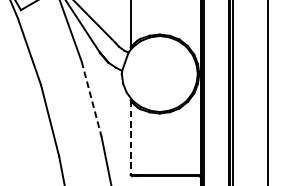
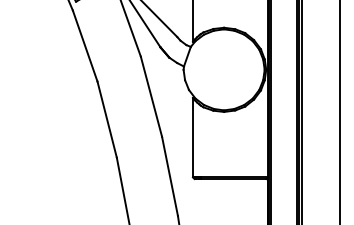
line: (91, 99) -> (151, 97), dashed -> solid
line: (130, 137) -> (192, 137), dashed -> solid

